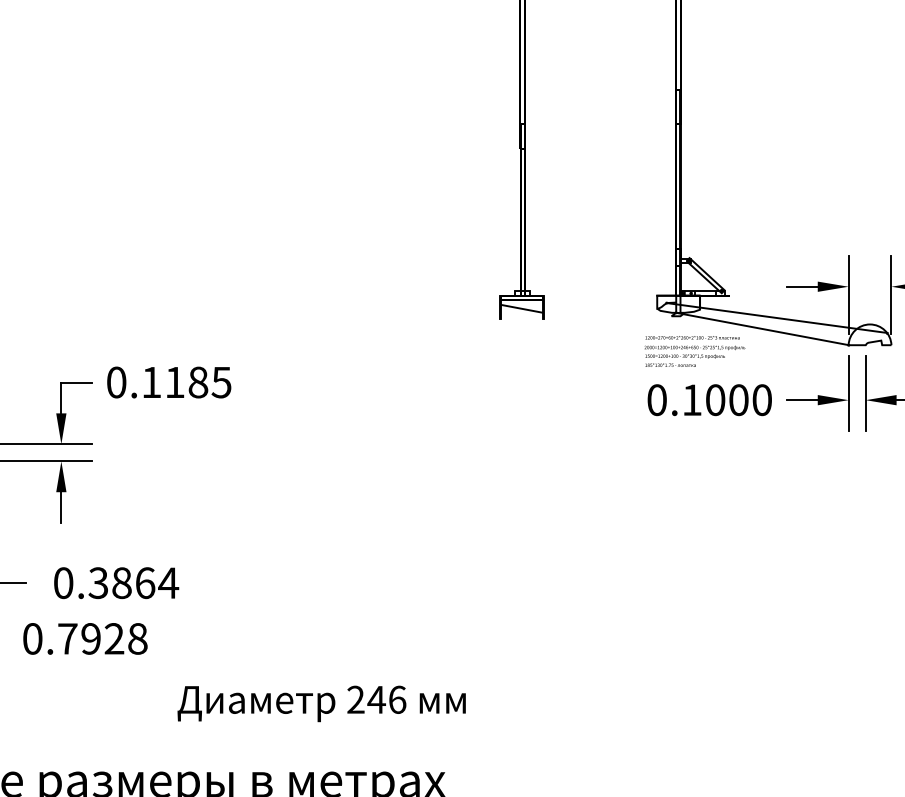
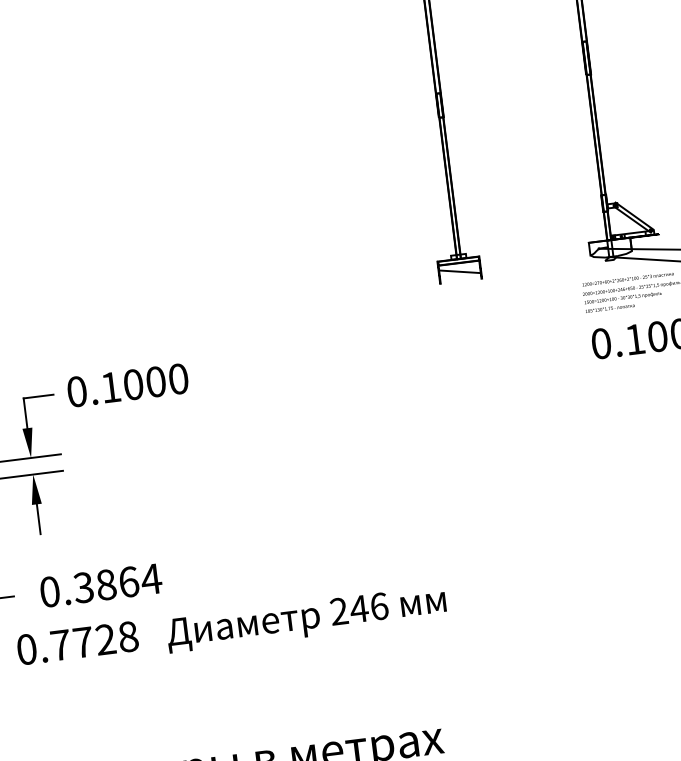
text: (198, 382) -> (156, 381), 0.1185 -> 0.1000
text: (90, 638) -> (82, 642), 0.7928 -> 0.7728
text: (321, 703) -> (306, 619), moved

